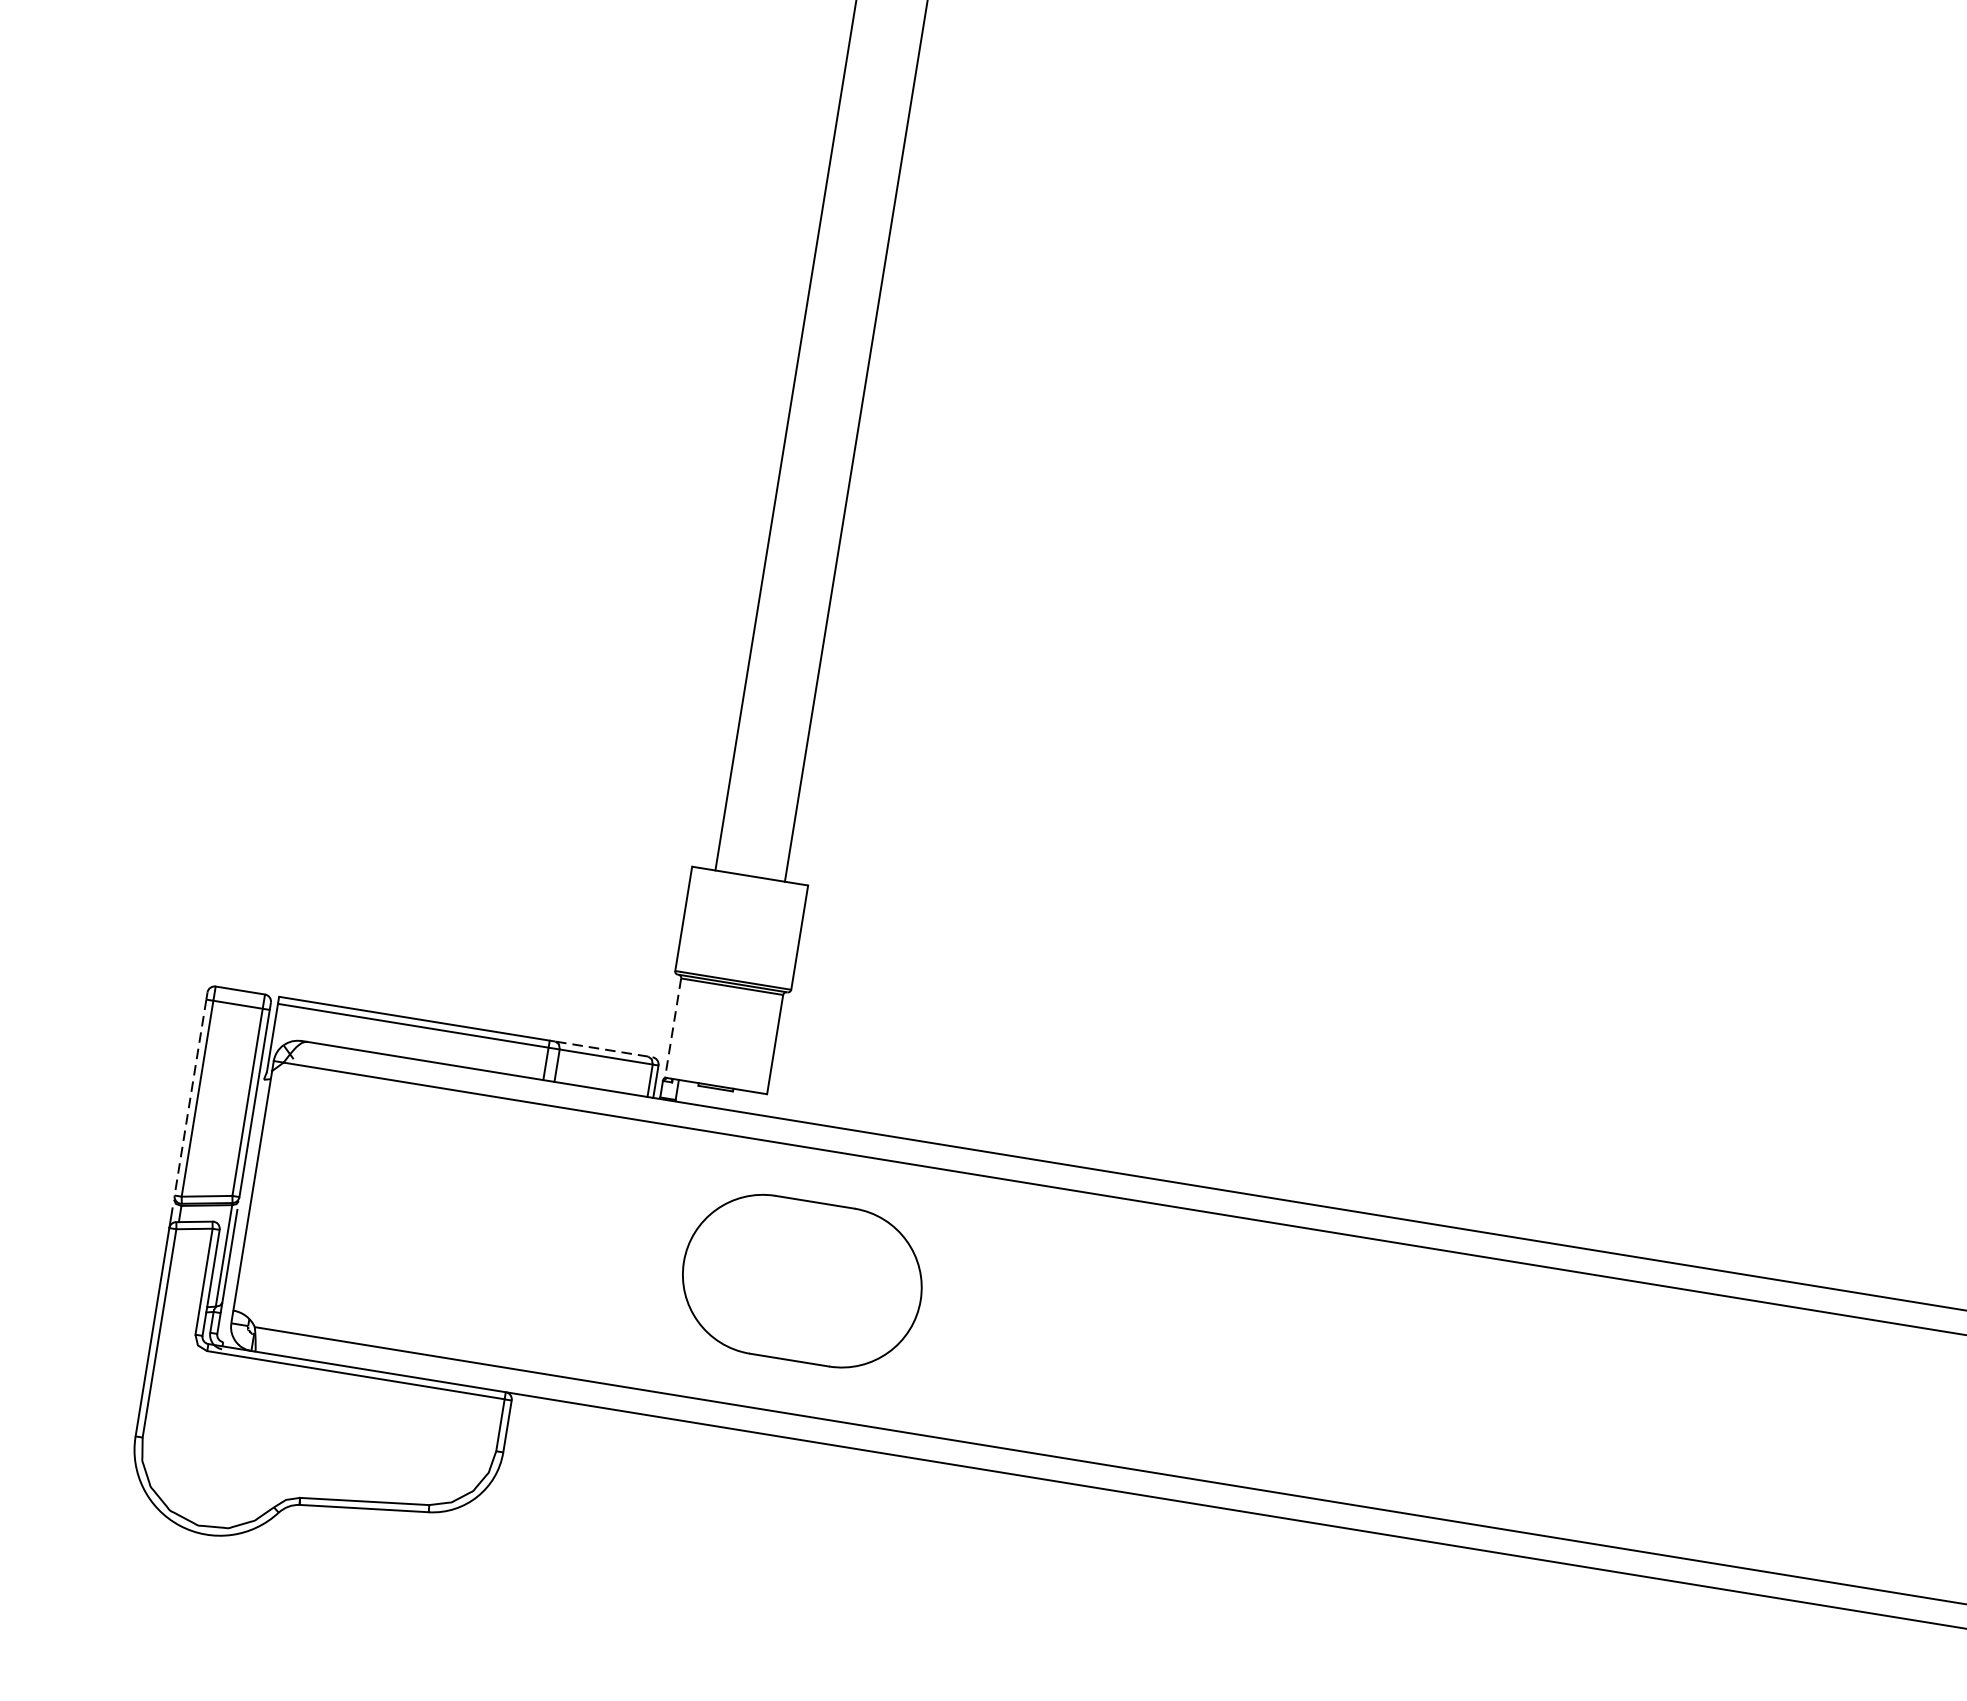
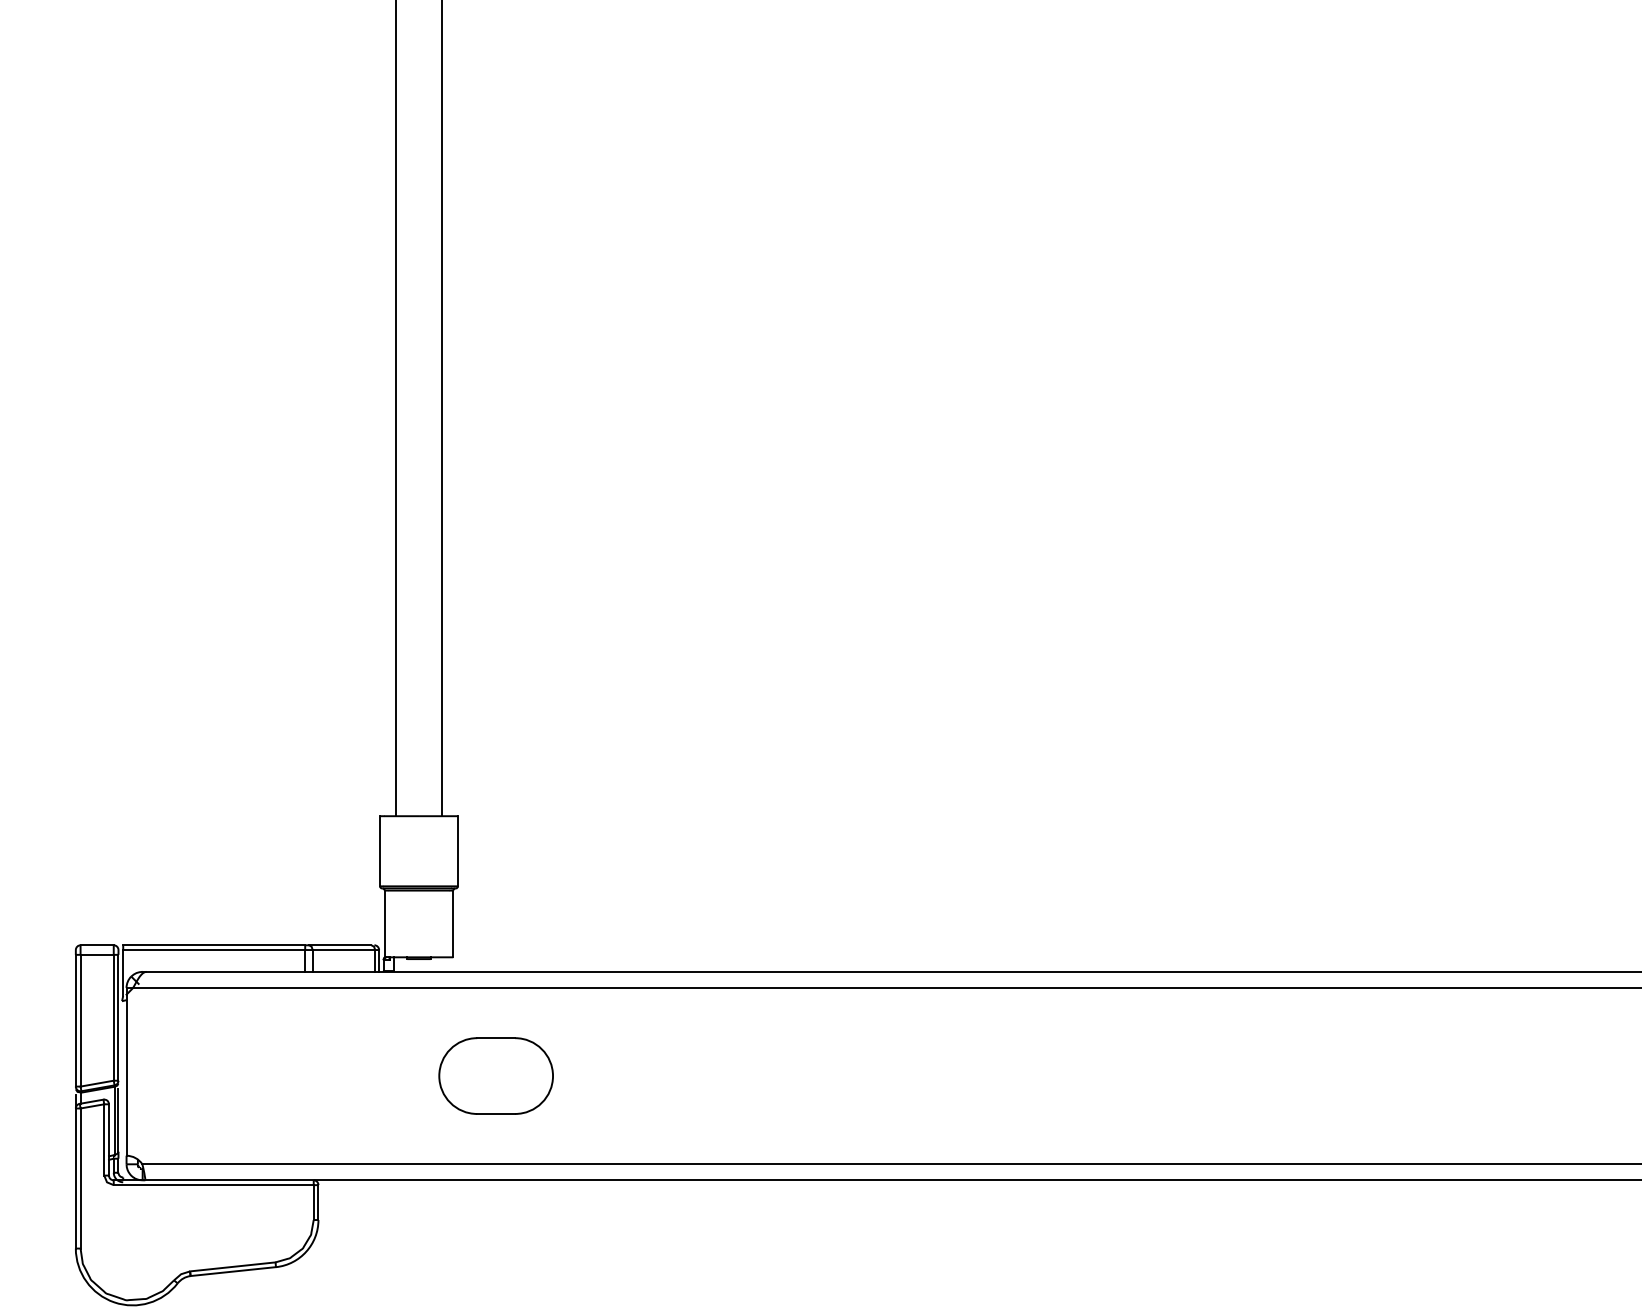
line: (672, 1028) -> (384, 924), dashed -> solid
line: (600, 1049) -> (339, 945), dashed -> solid
line: (190, 1097) -> (75, 1020), dashed -> solid
part: (801, 1280) -> (495, 1075), size x0.71

